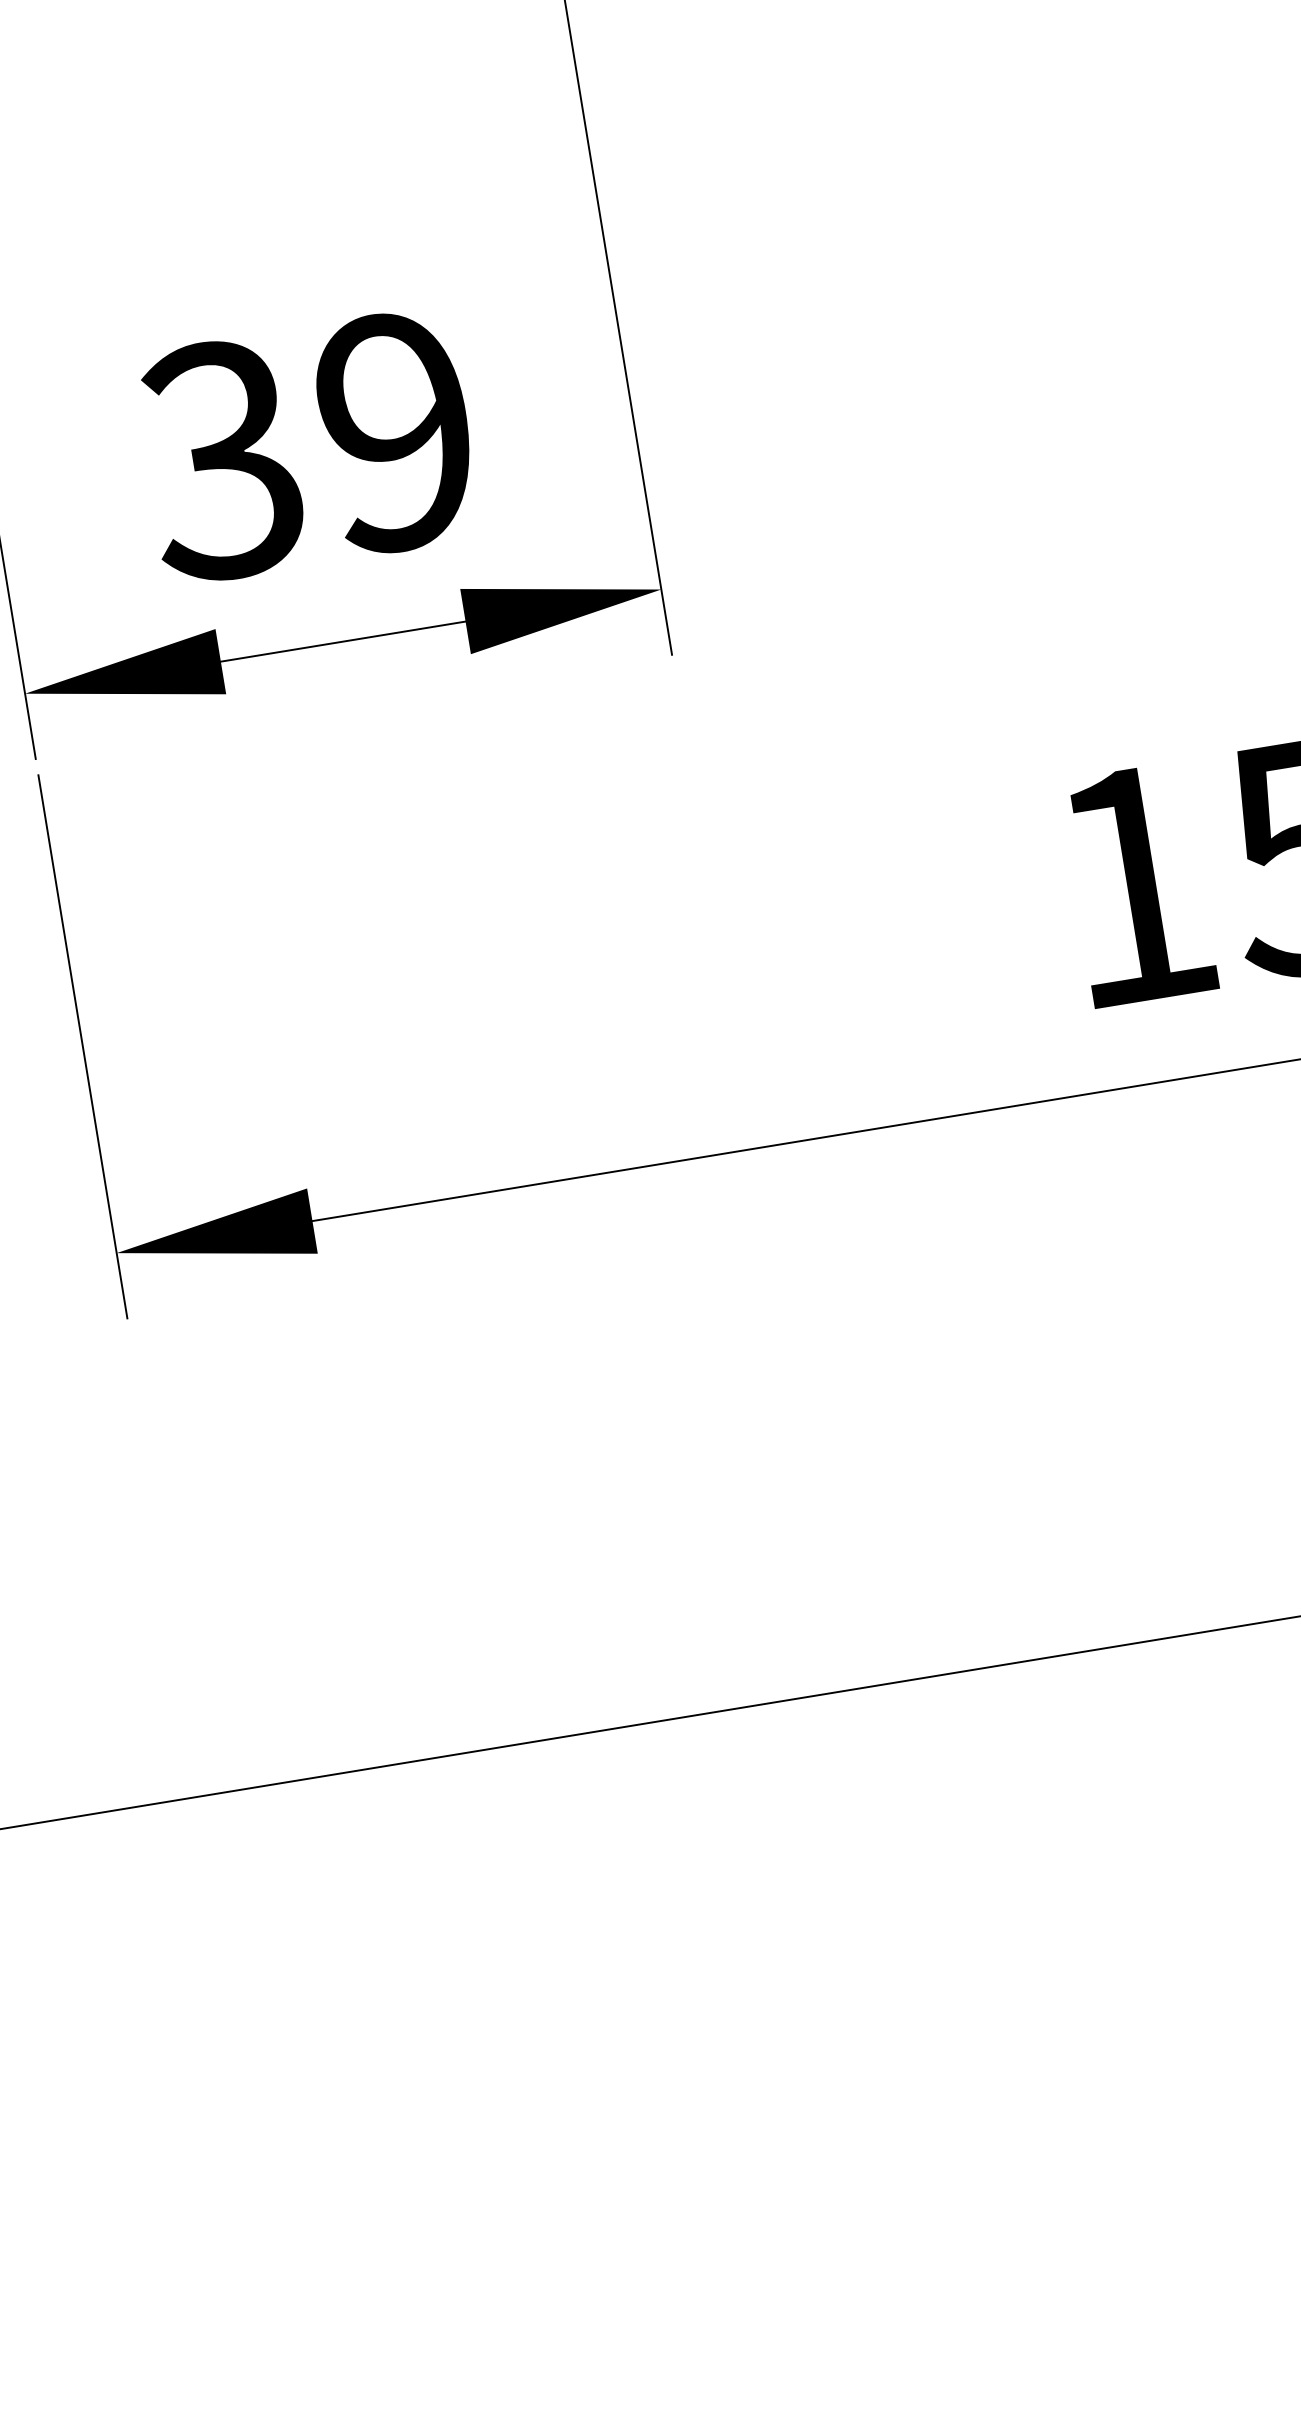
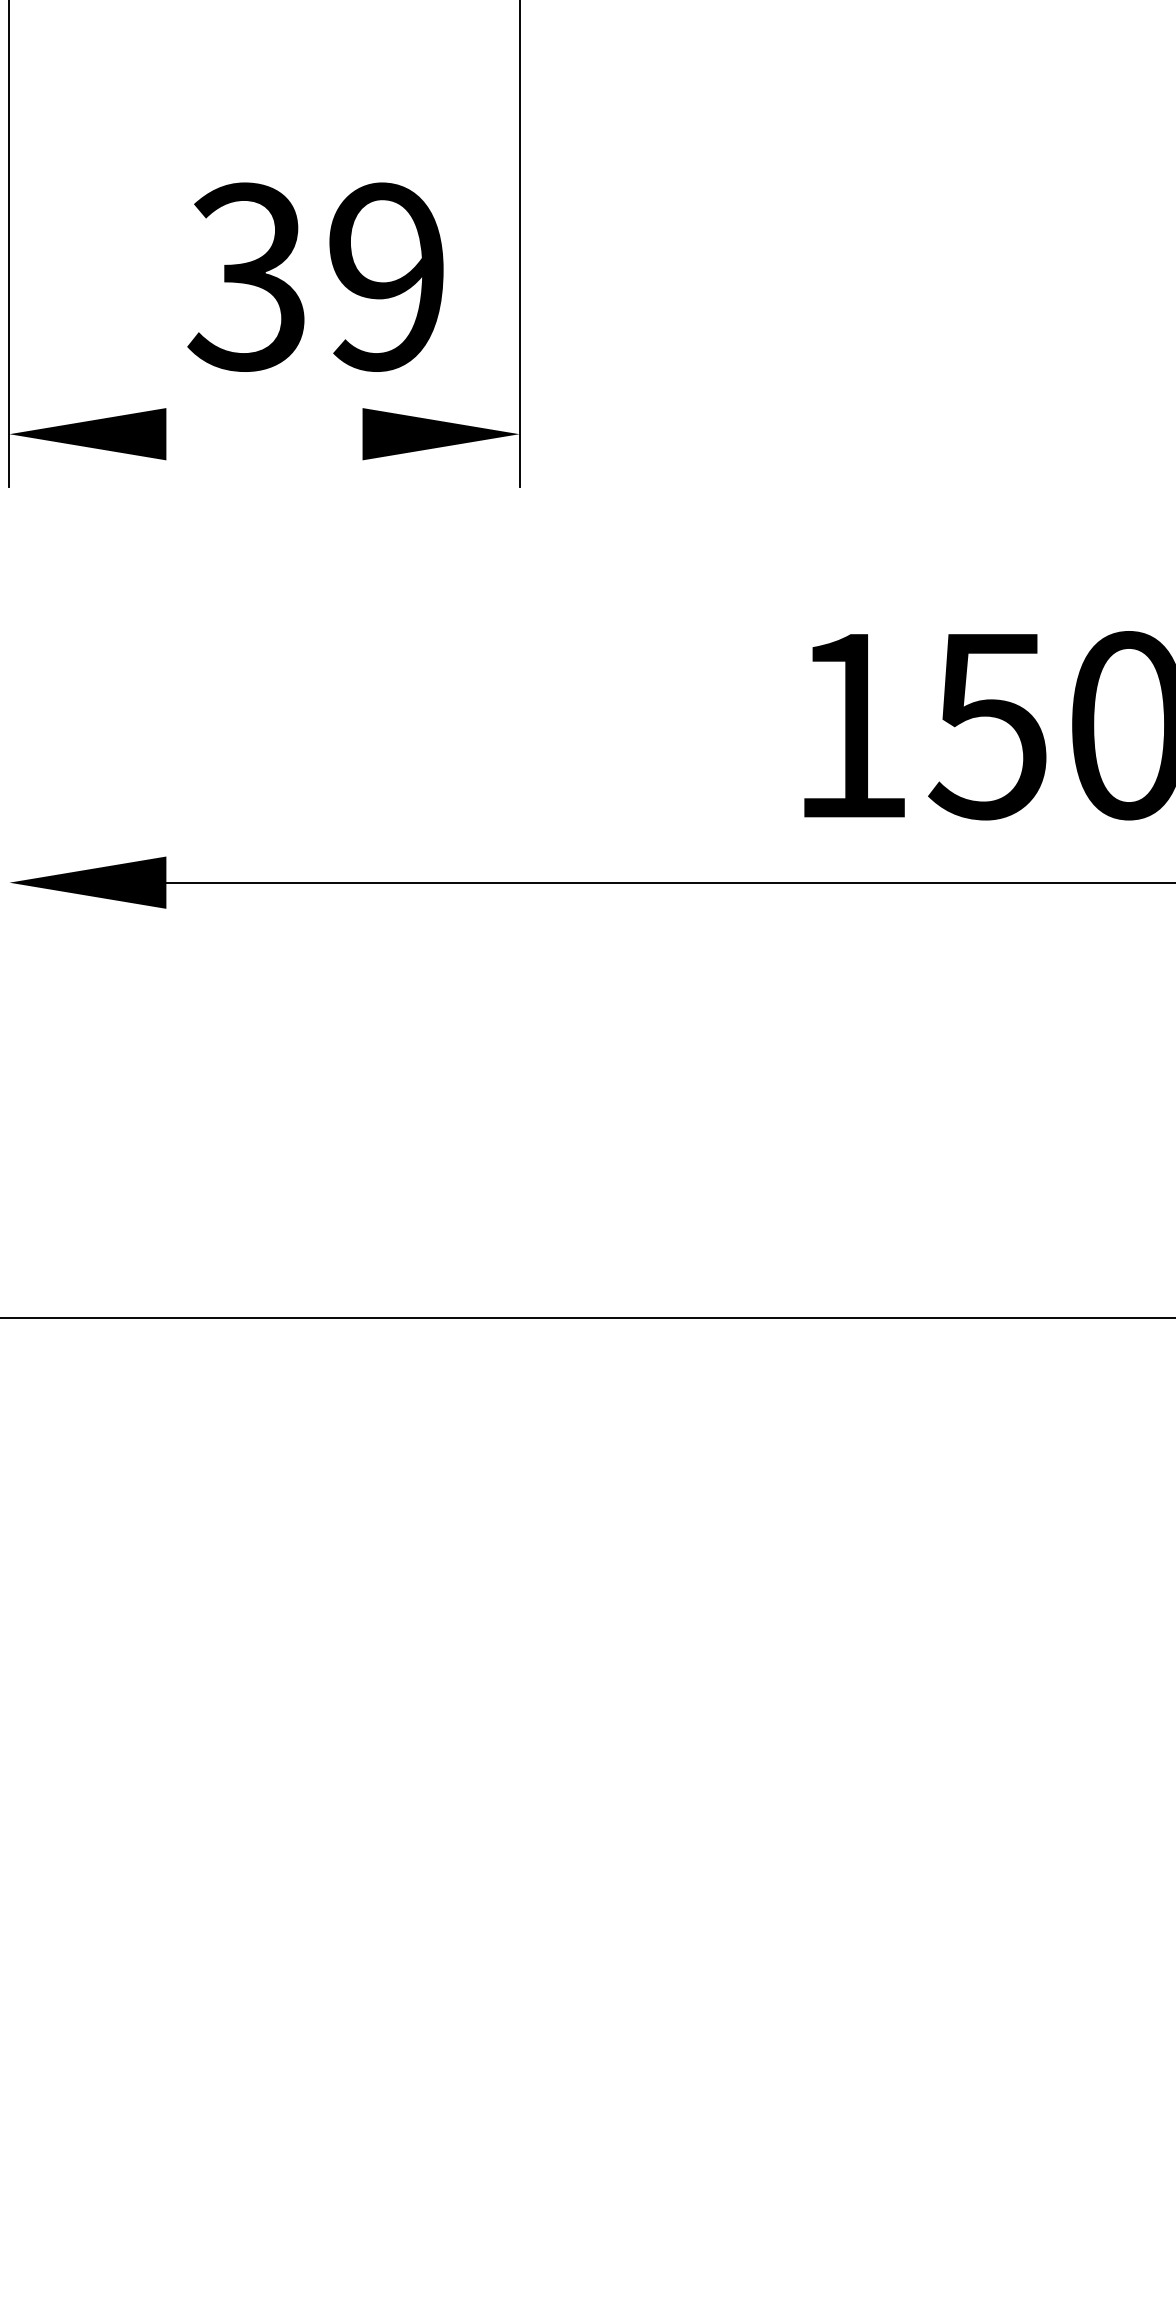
text: (307, 445) -> (315, 276), moved
line: (343, 641) -> (264, 434), removed
line: (83, 1047) -> (9, 717), removed

